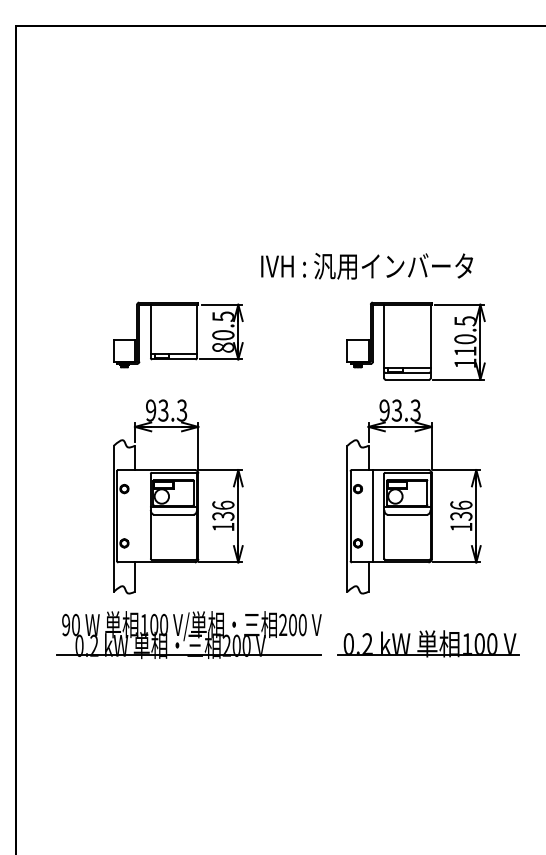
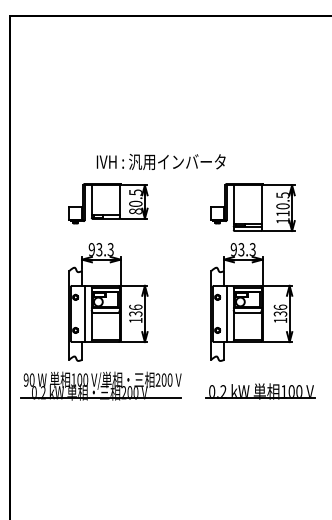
text: (365, 265) -> (160, 161), moved
line: (138, 515) -> (84, 313), added
part: (188, 633) -> (100, 385), moved

